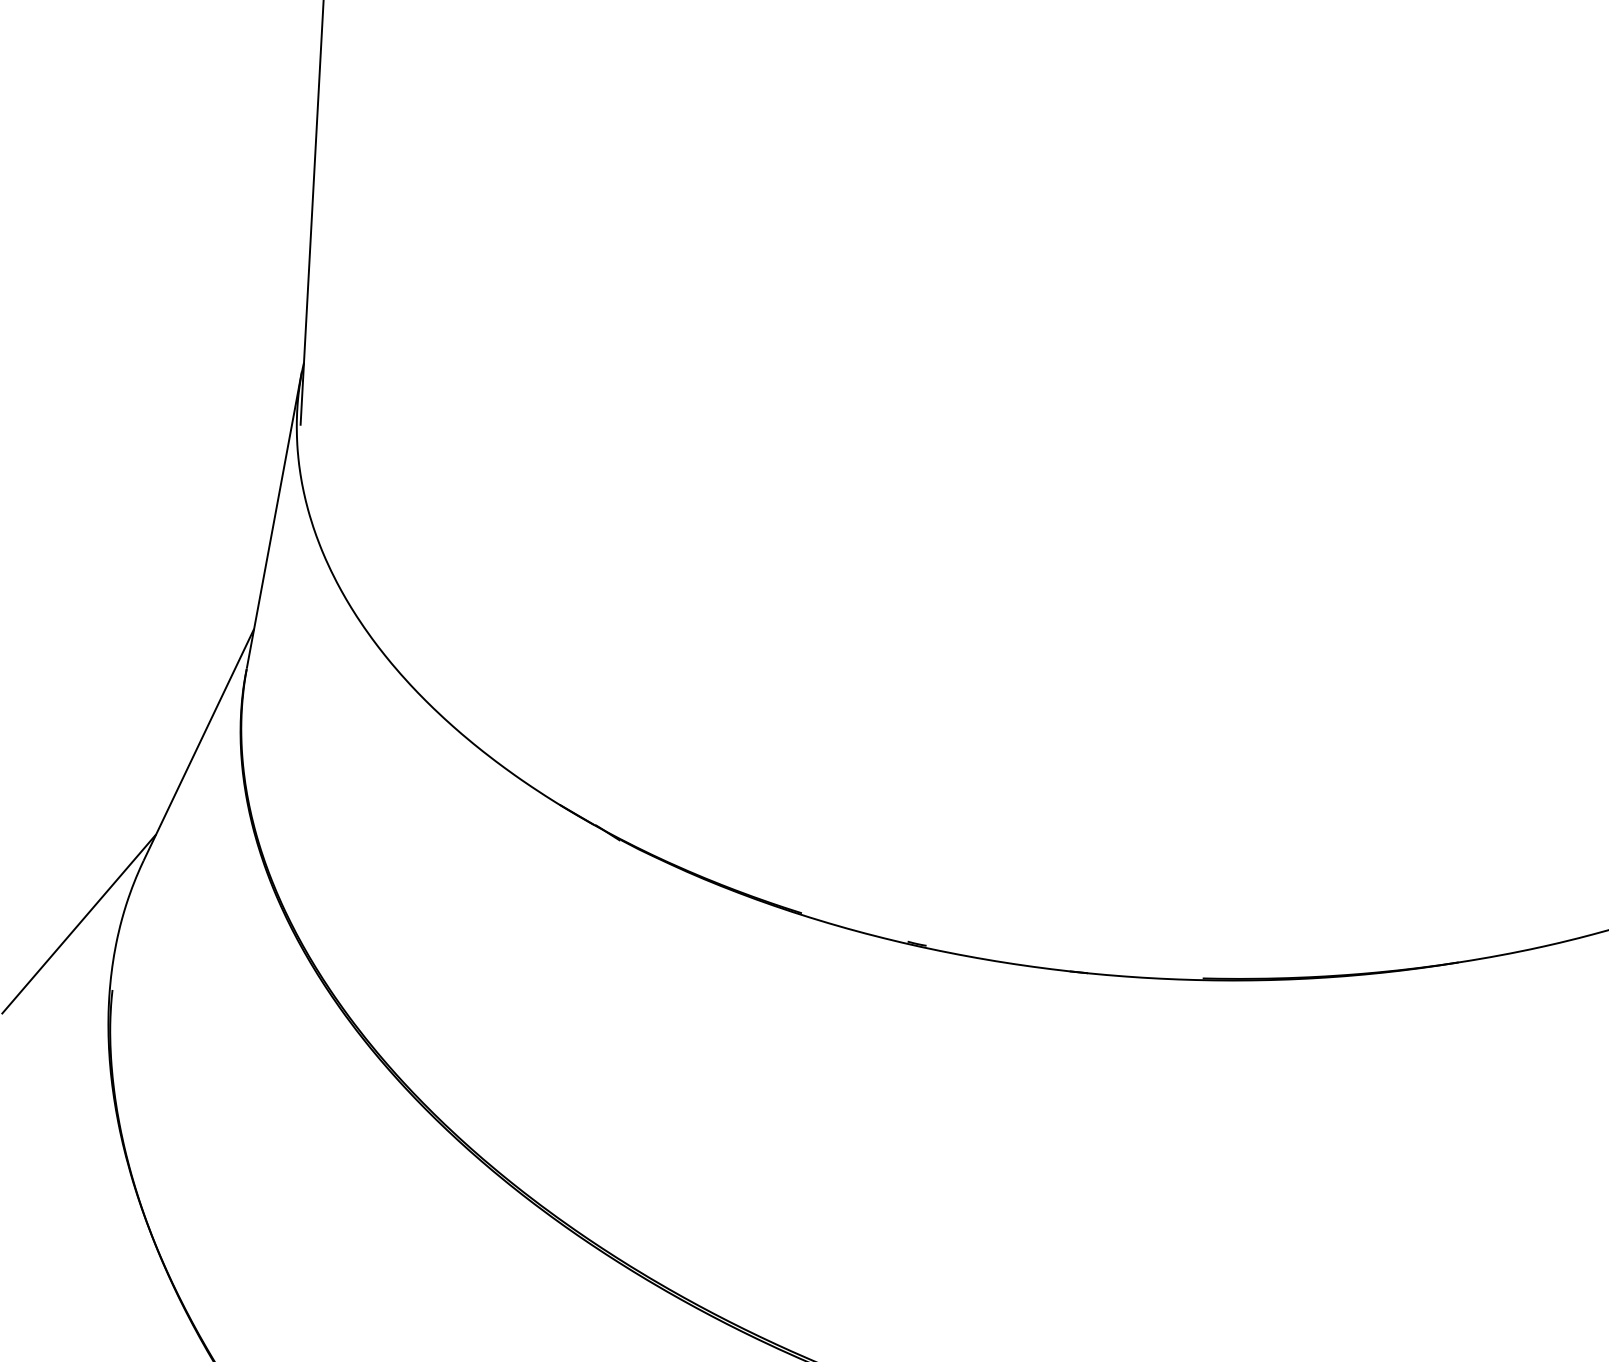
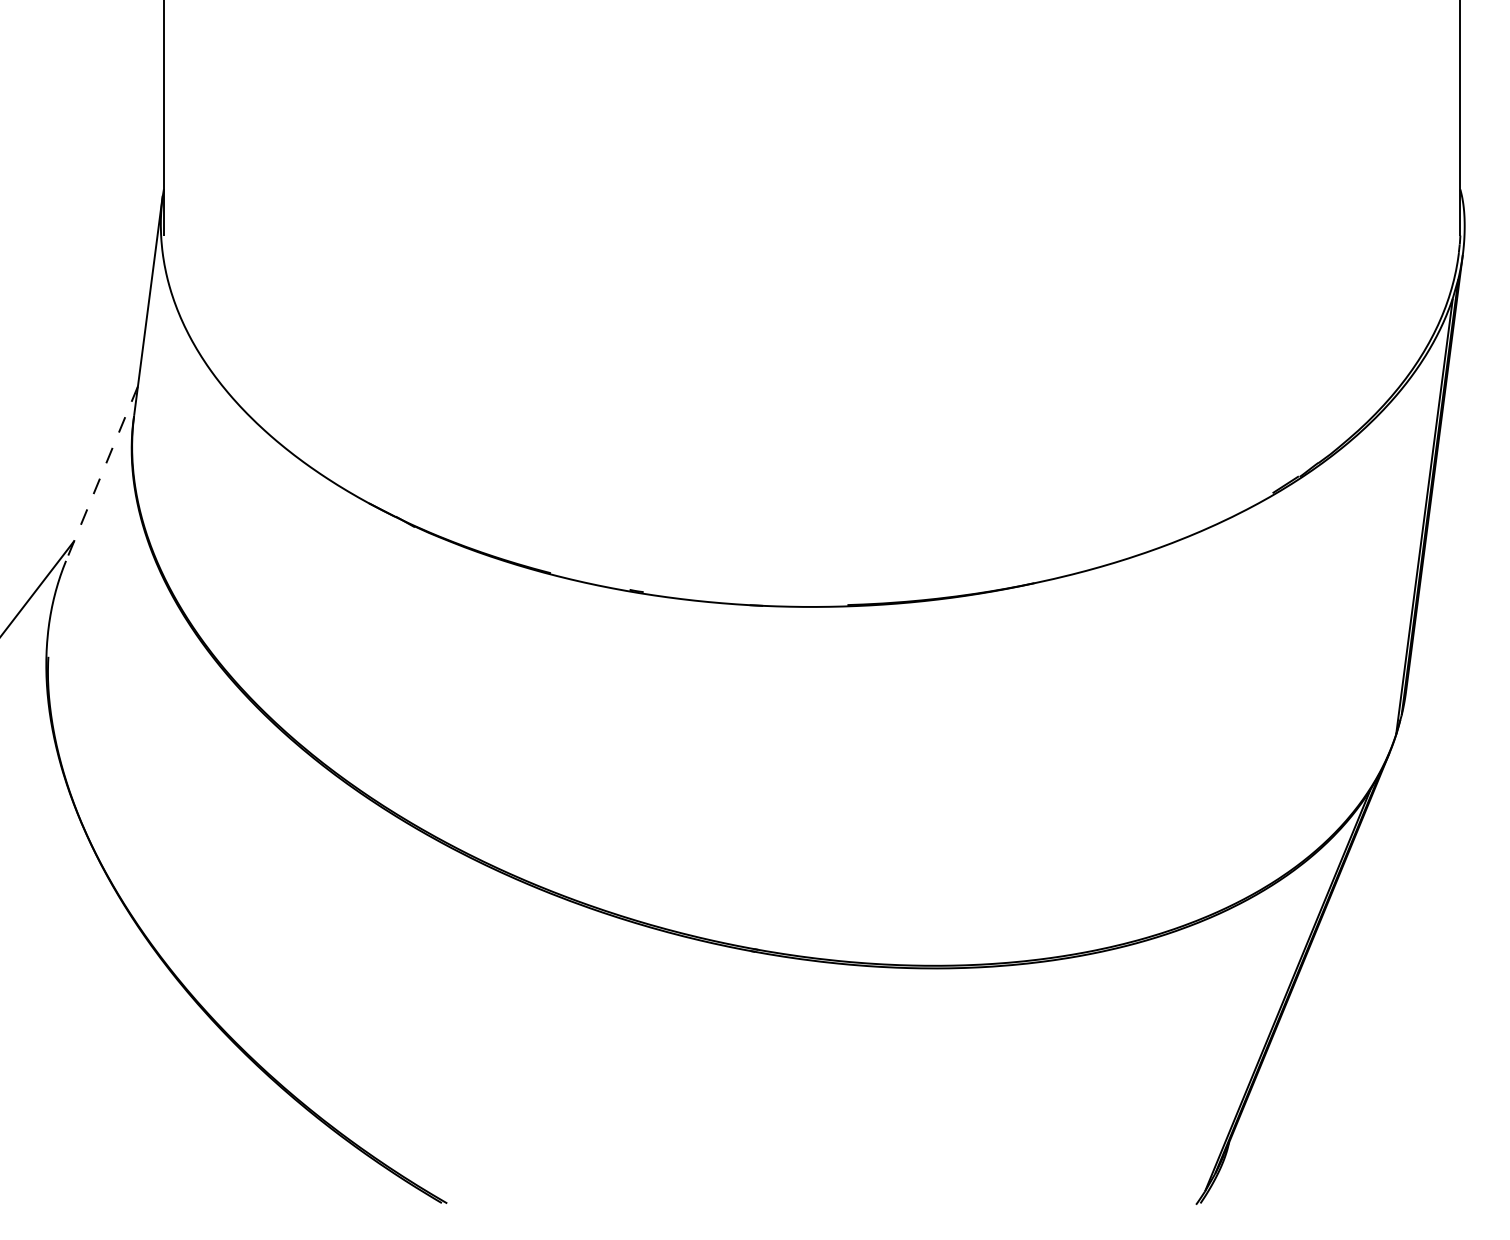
line: (198, 745) -> (101, 474), solid -> dashed

